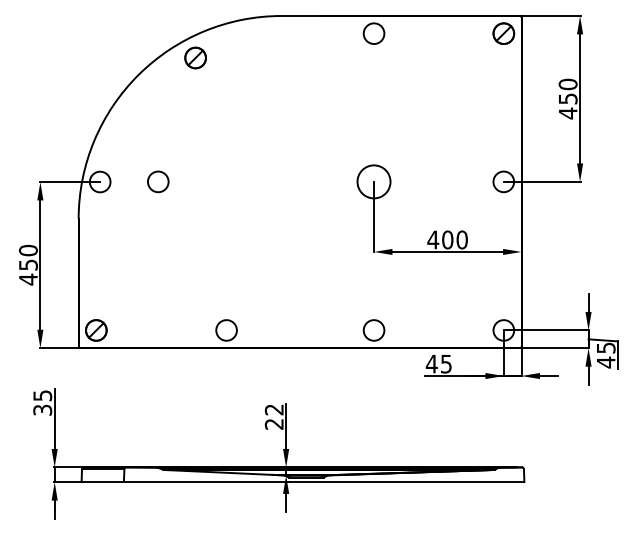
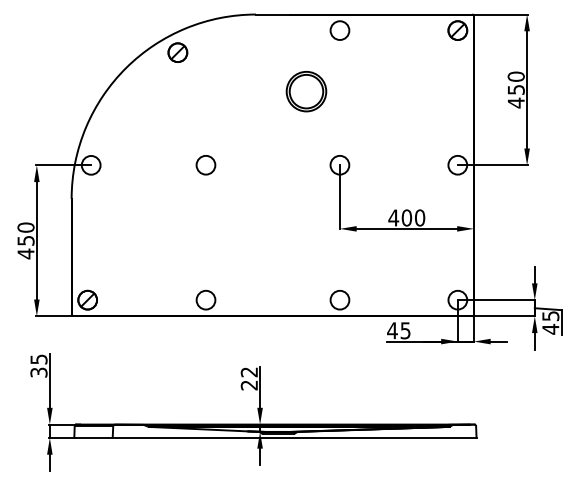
part: (337, 100) -> (306, 91), added
circle: (373, 181) -> (339, 164), size x0.62
circle: (157, 182) -> (205, 165), moved

